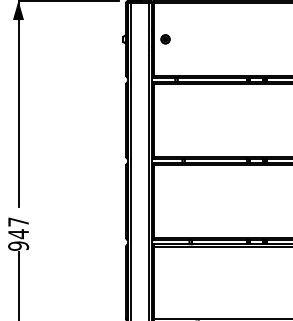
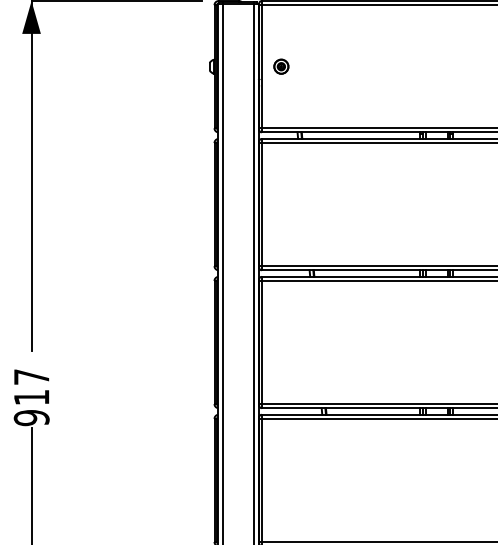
text: (18, 234) -> (31, 398), 947 -> 917

